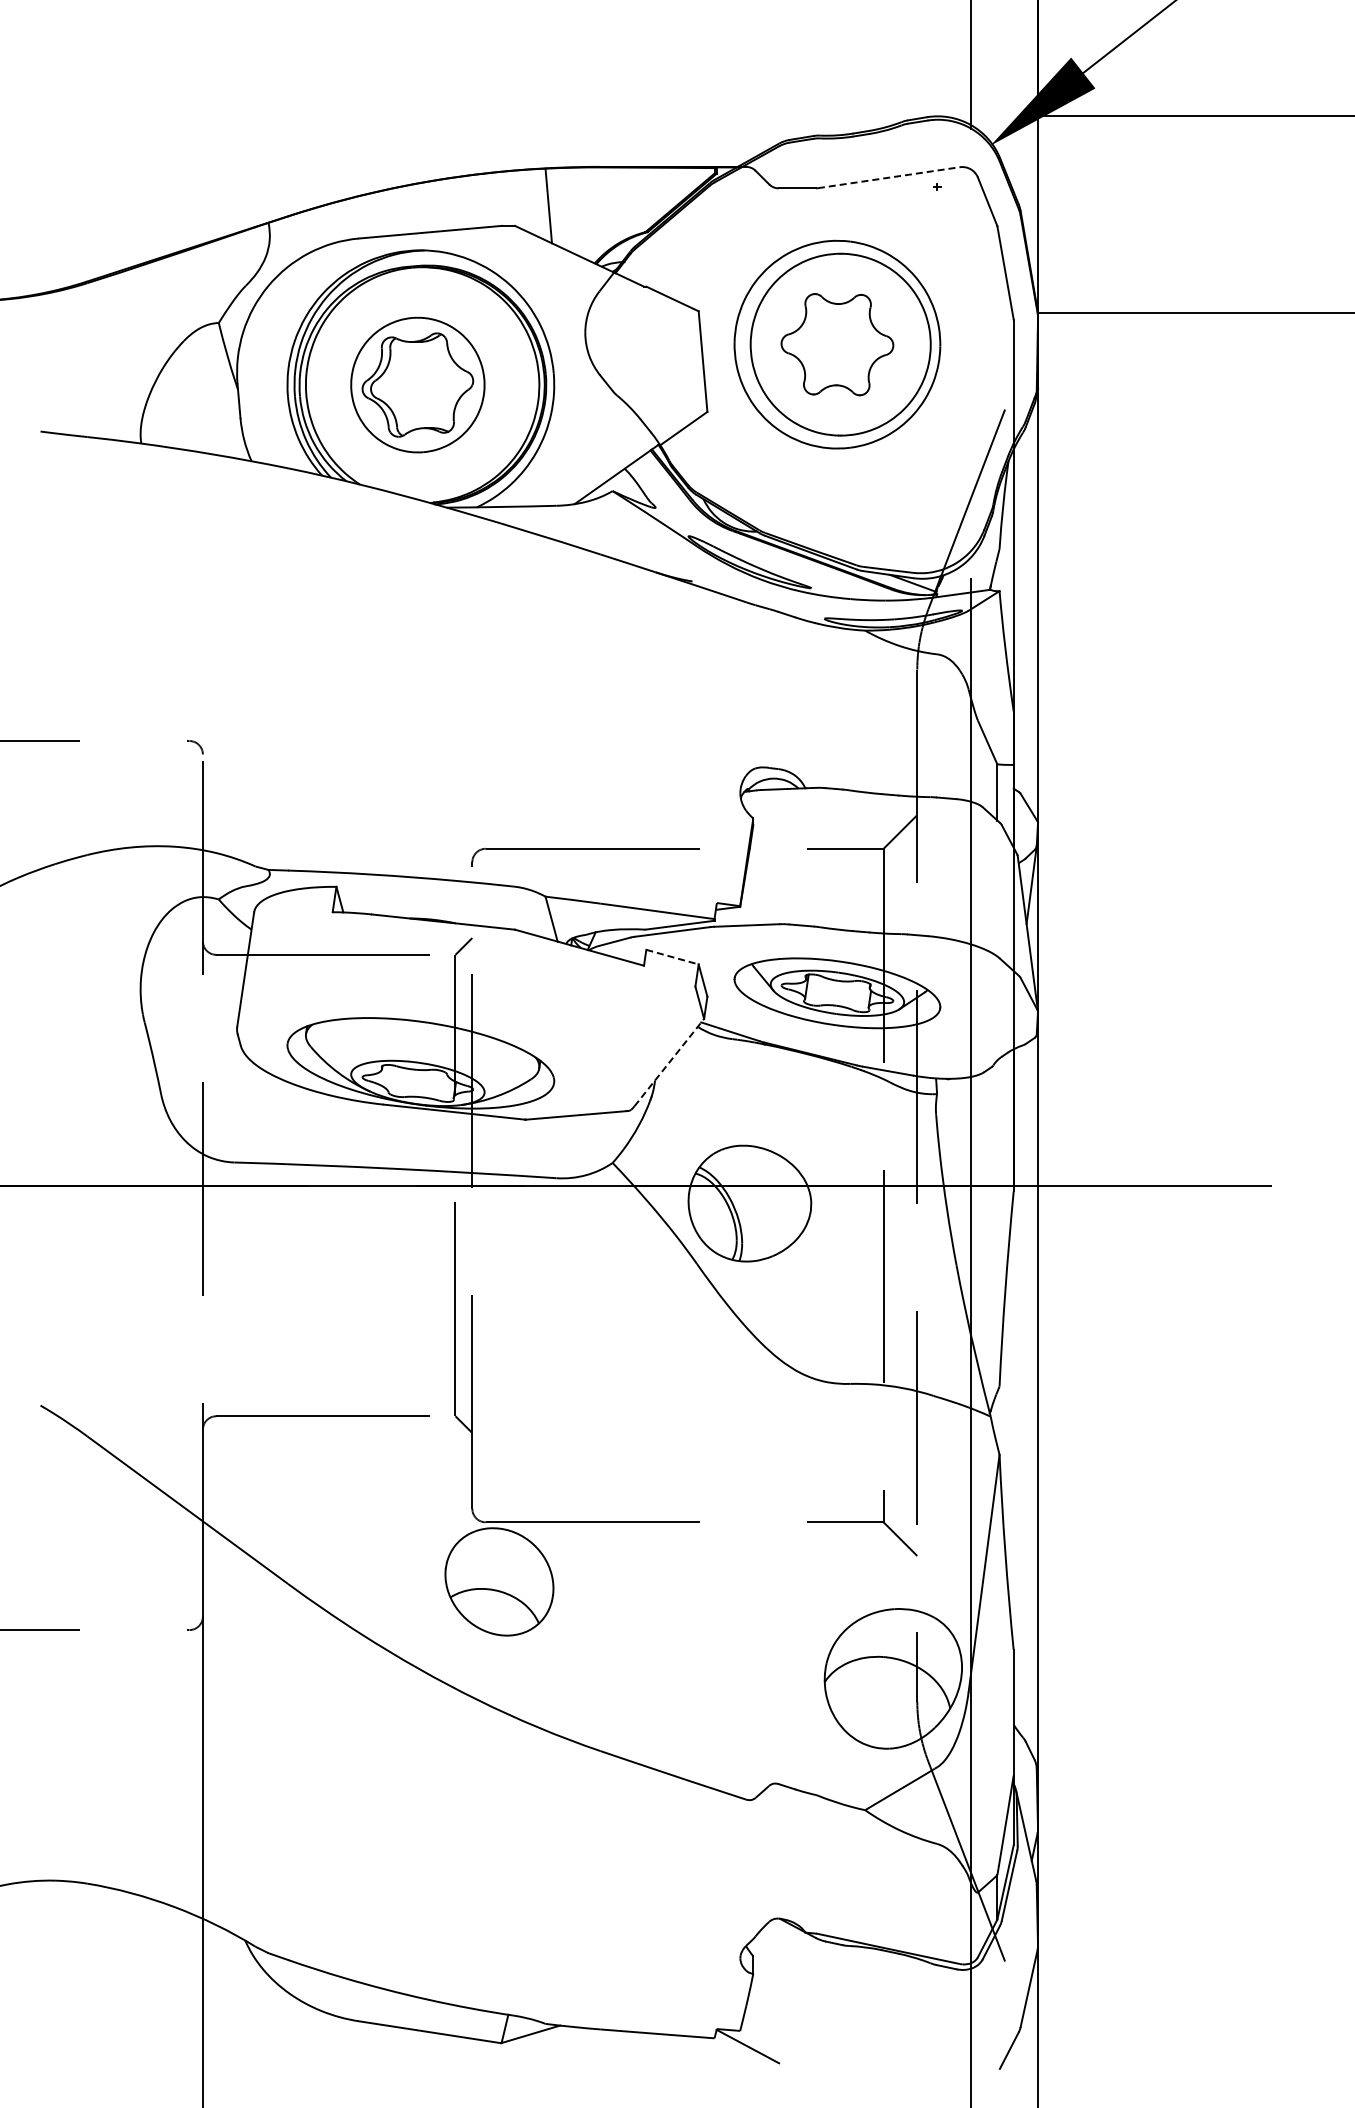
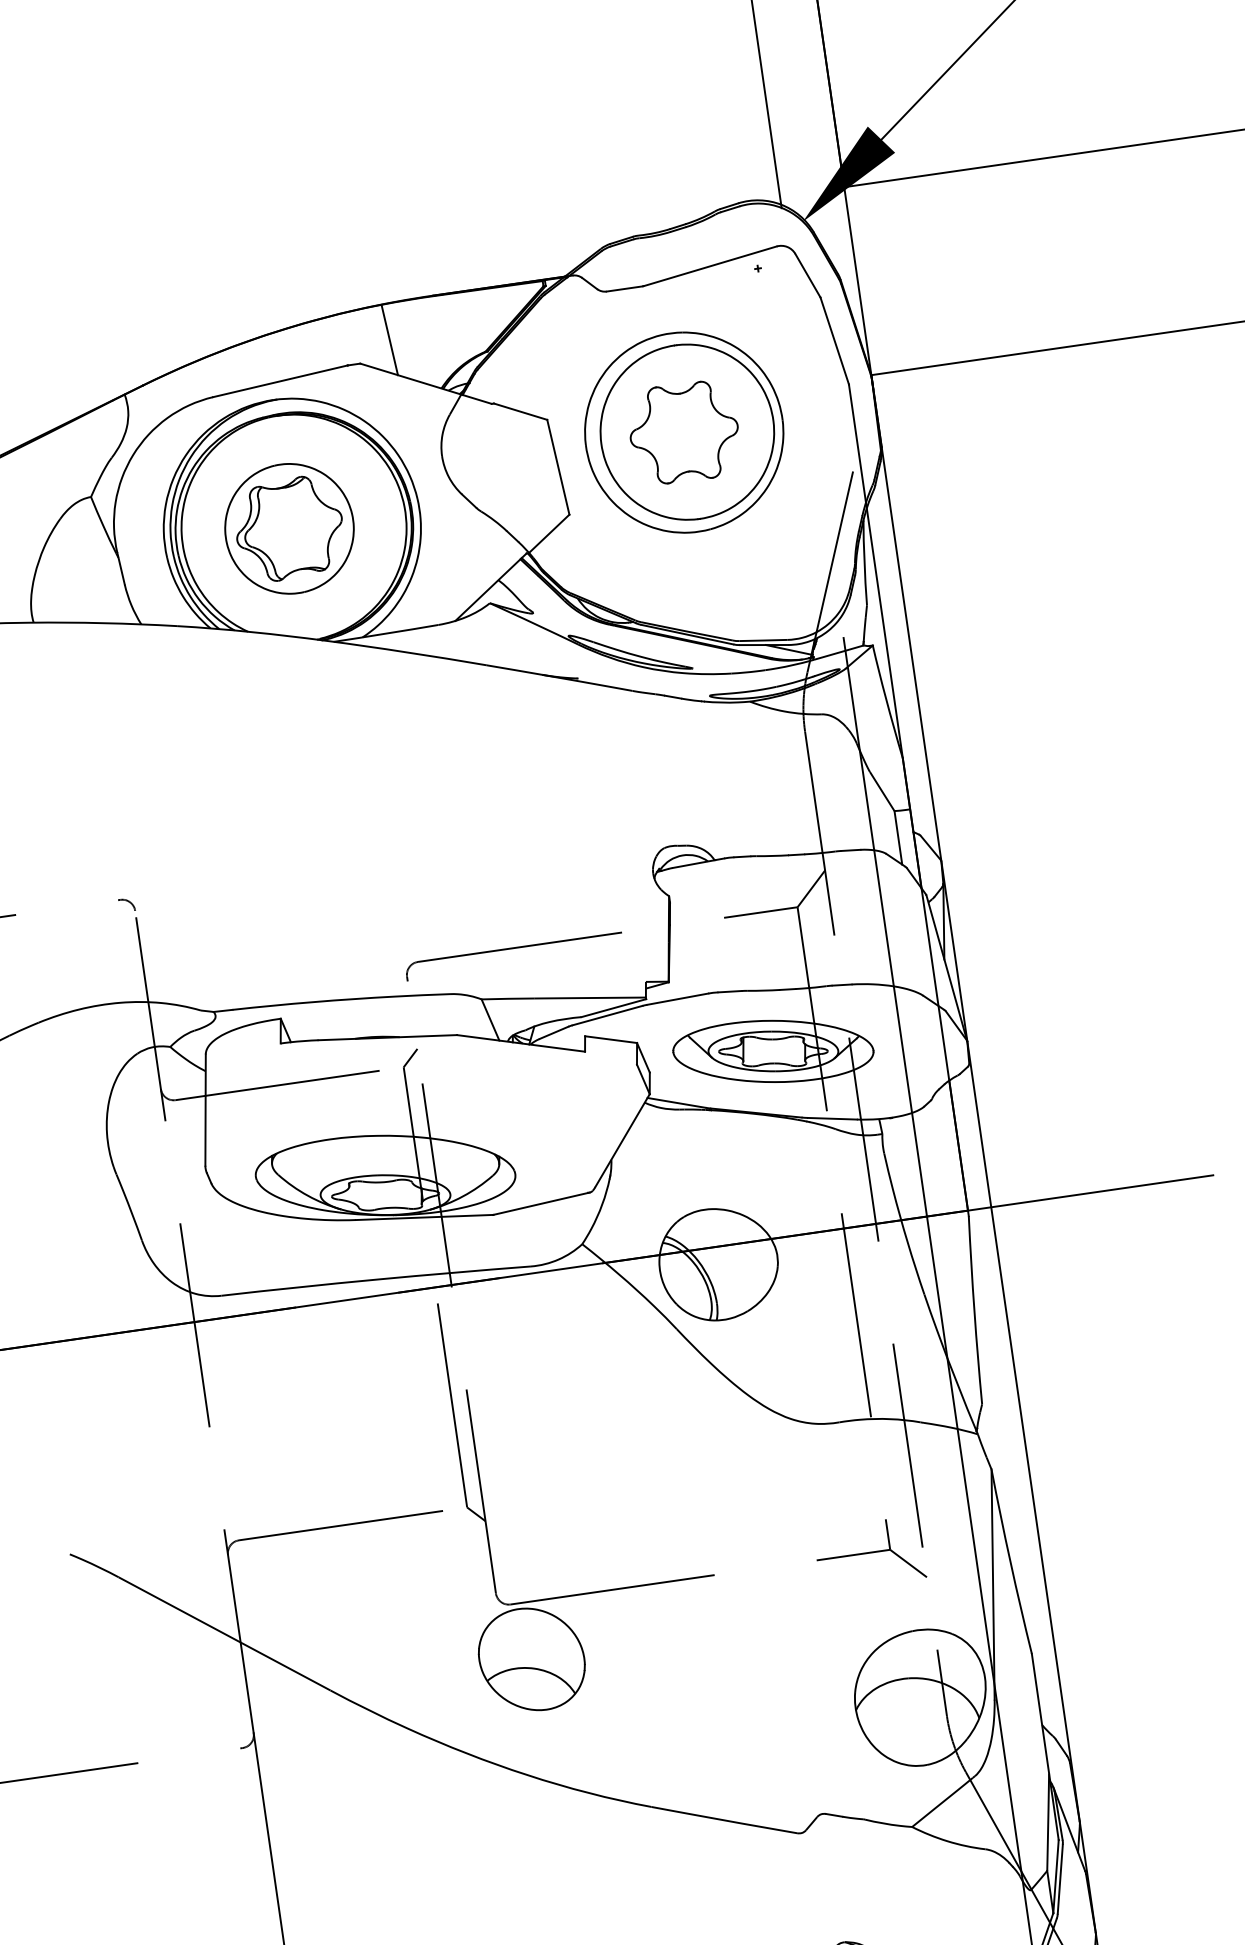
line: (888, 177) -> (709, 266), dashed -> solid
line: (672, 957) -> (611, 1039), dashed -> solid
line: (669, 1062) -> (622, 1140), dashed -> solid

